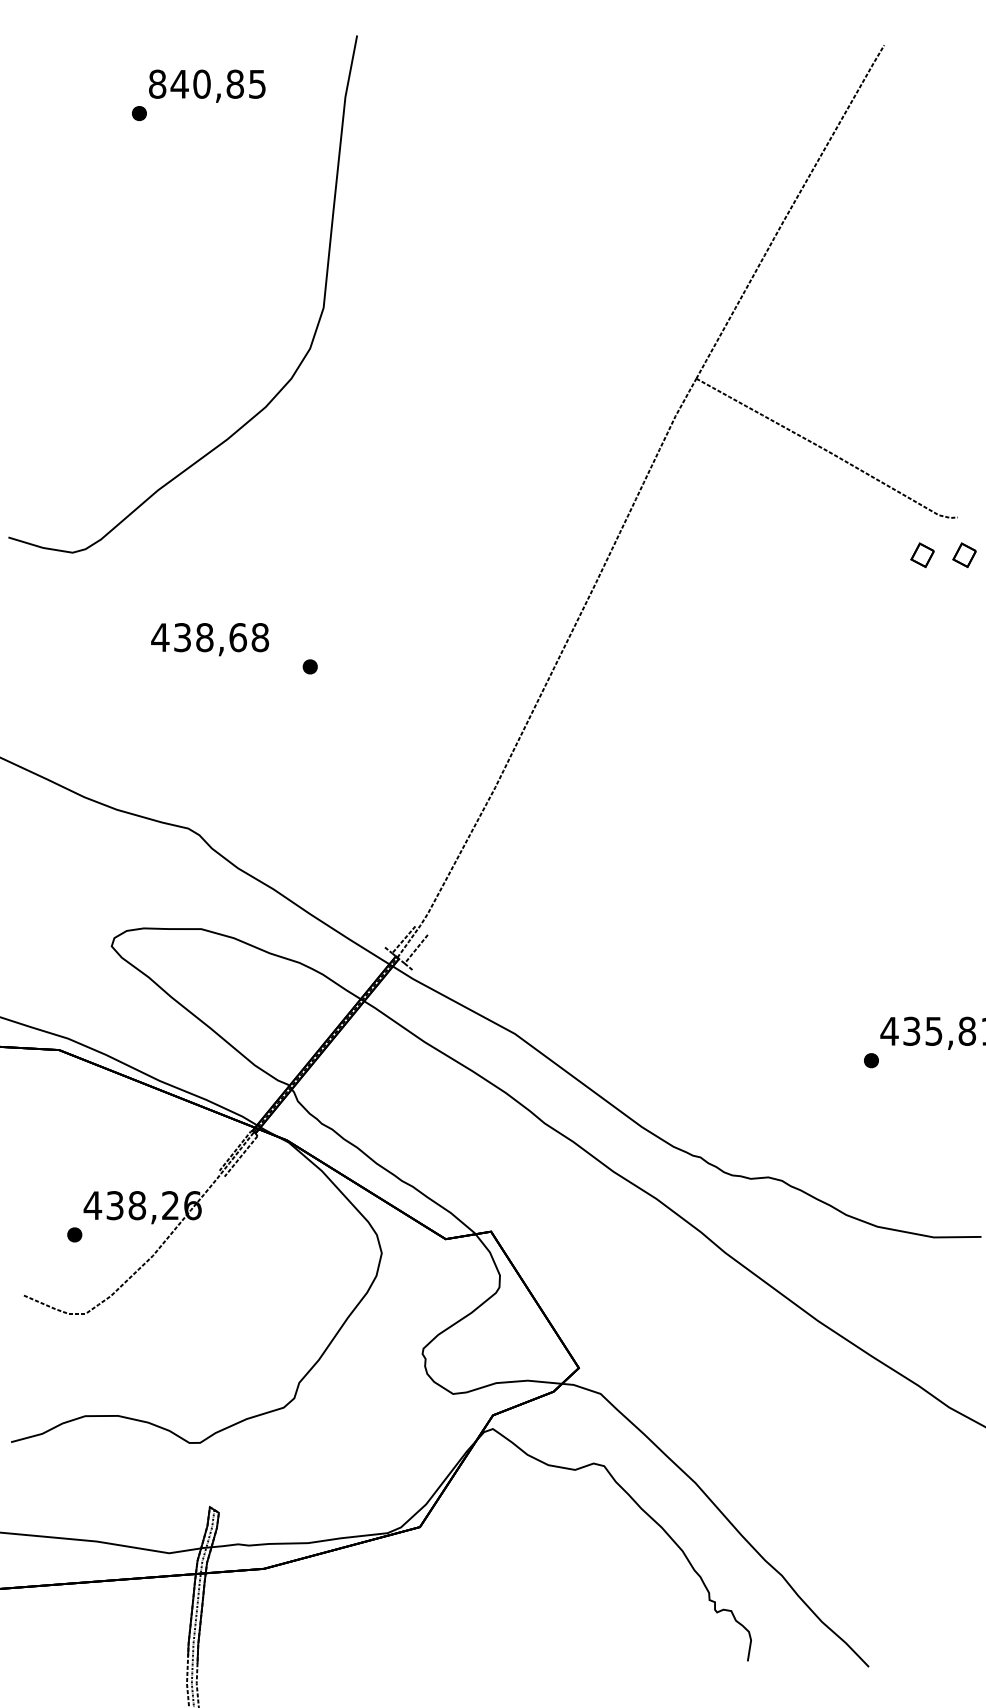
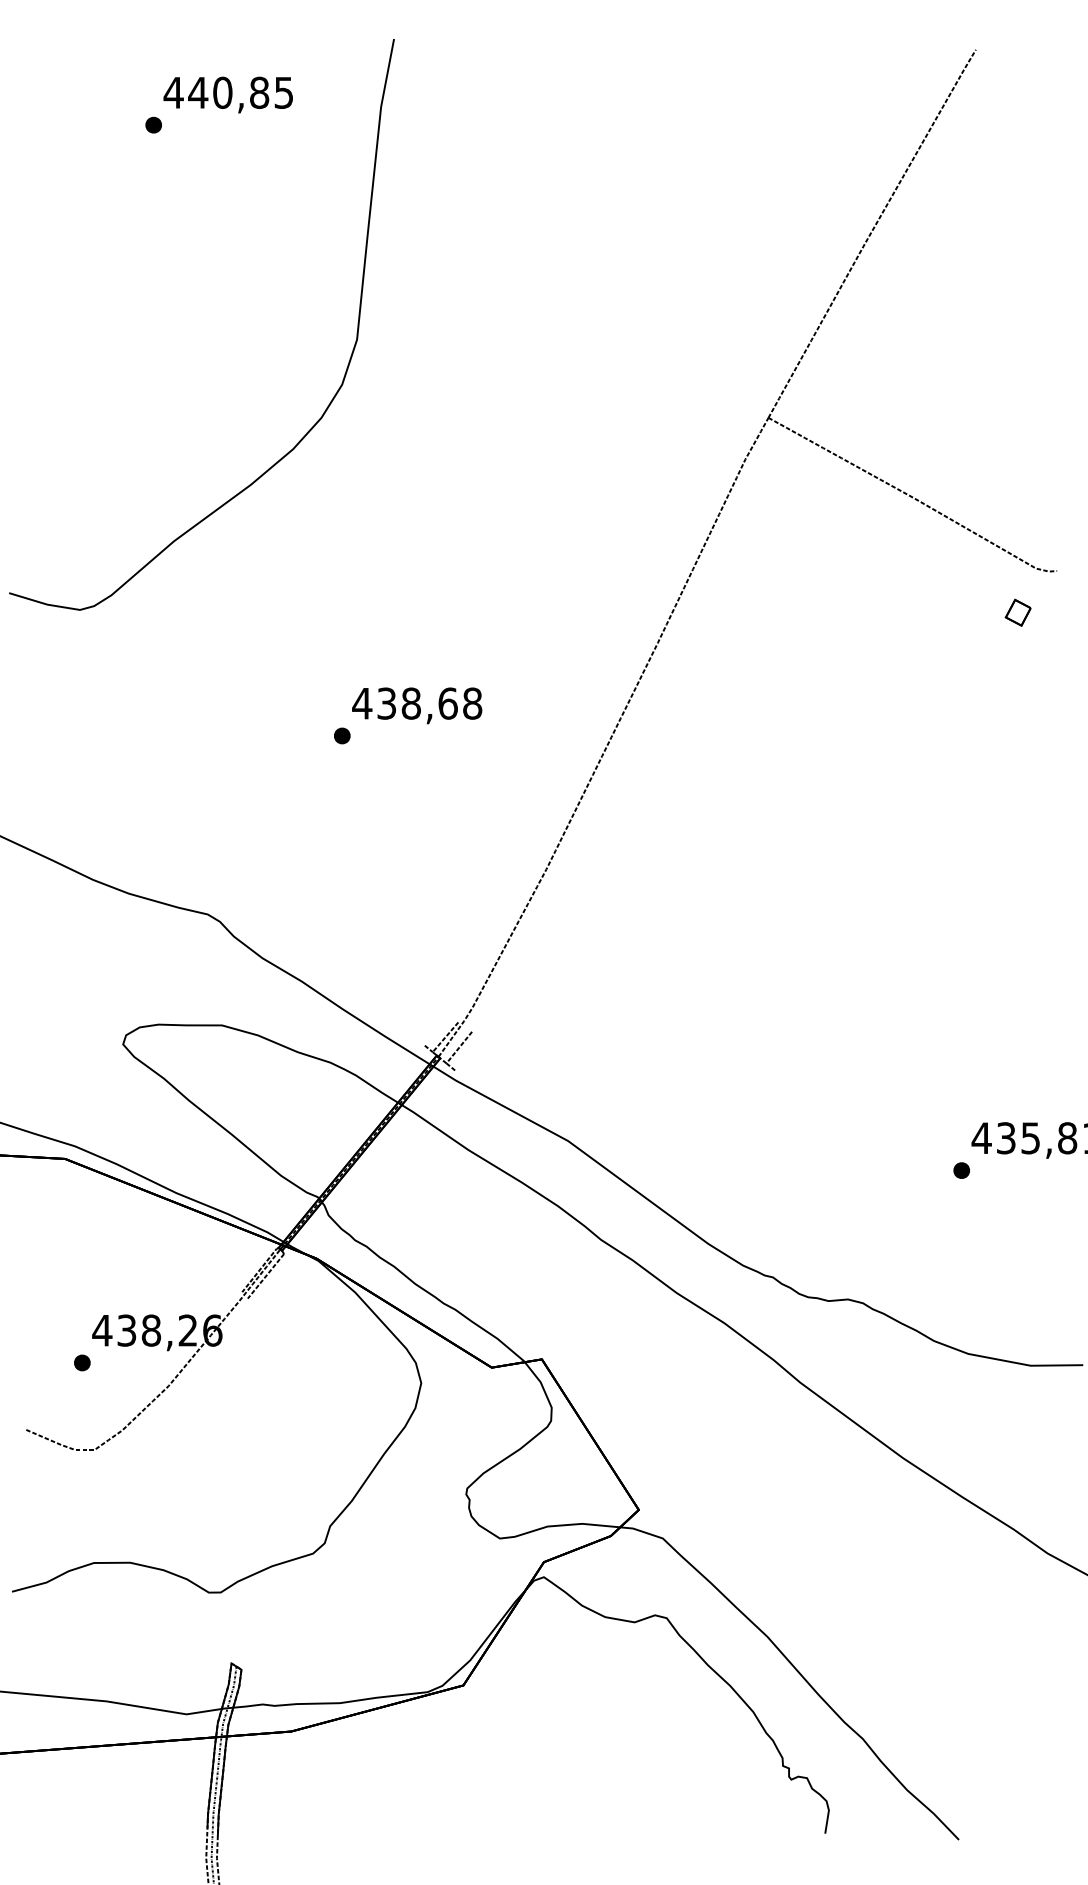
text: (157, 83) -> (173, 92), 840,85 -> 440,85
part: (964, 554) -> (1064, 611), removed
text: (210, 639) -> (417, 705), moved

